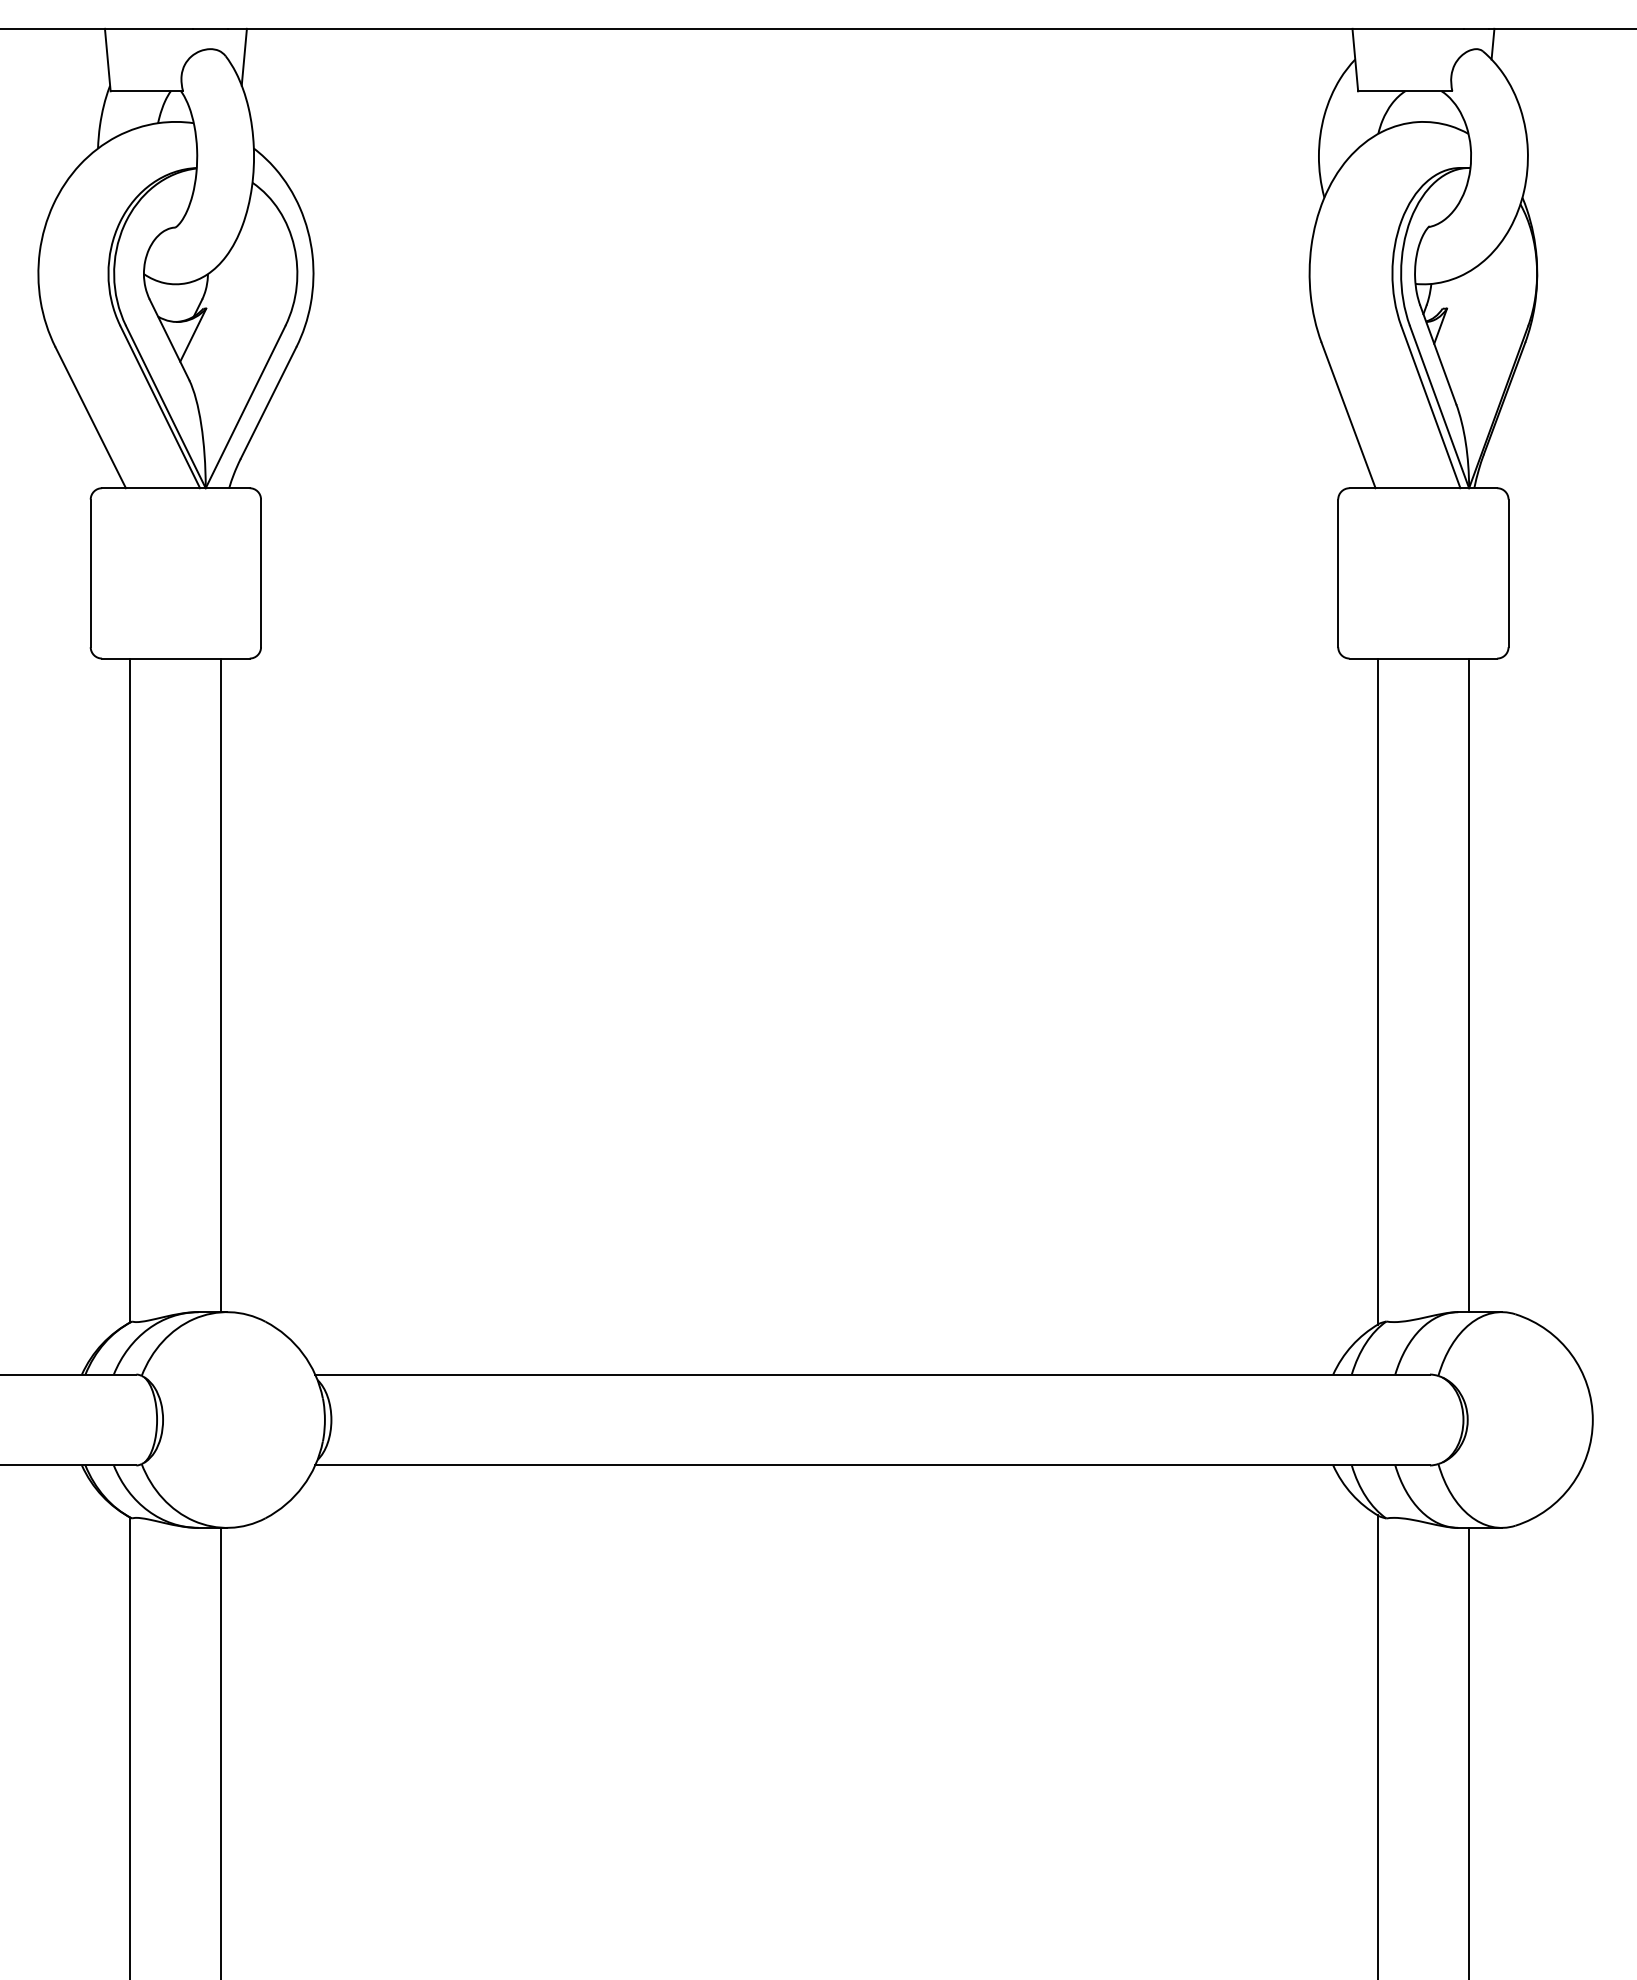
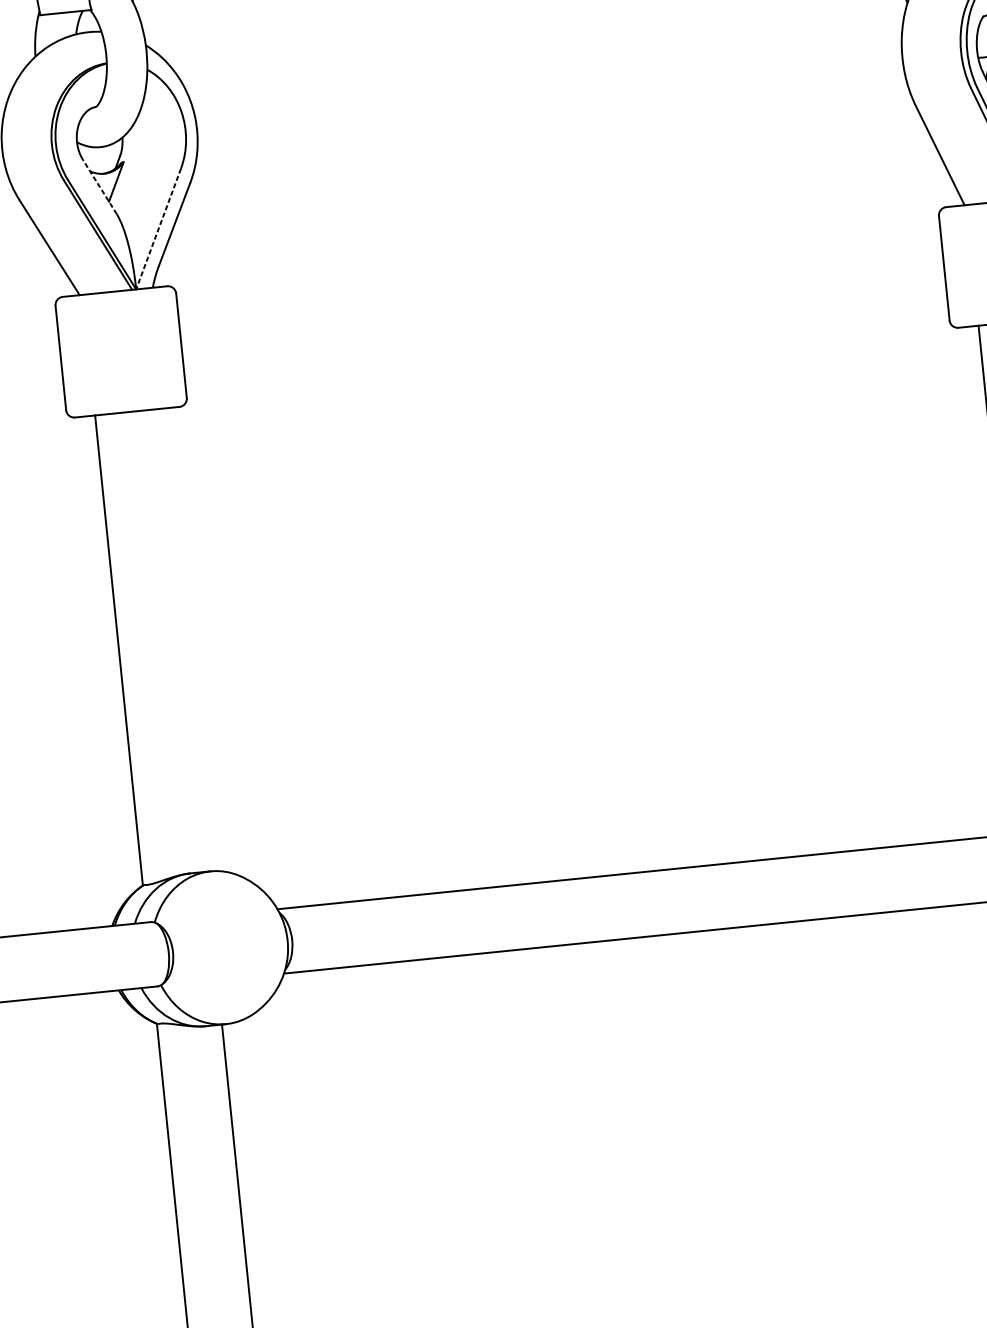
line: (169, 339) -> (99, 186), solid -> dashed
line: (245, 407) -> (158, 229), solid -> dashed
line: (221, 985) -> (183, 640), removed

